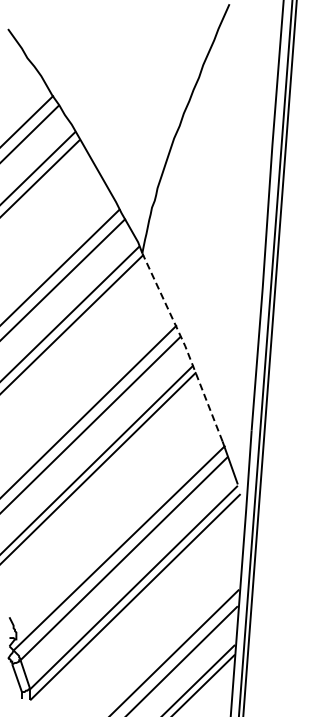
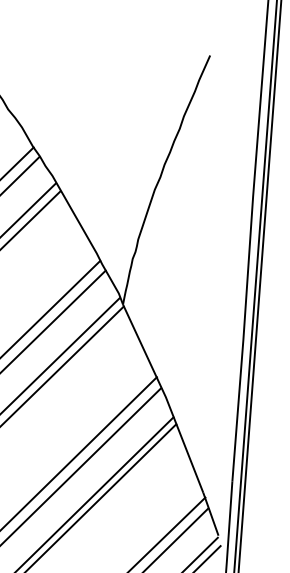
line: (185, 346) -> (166, 397), dashed -> solid

